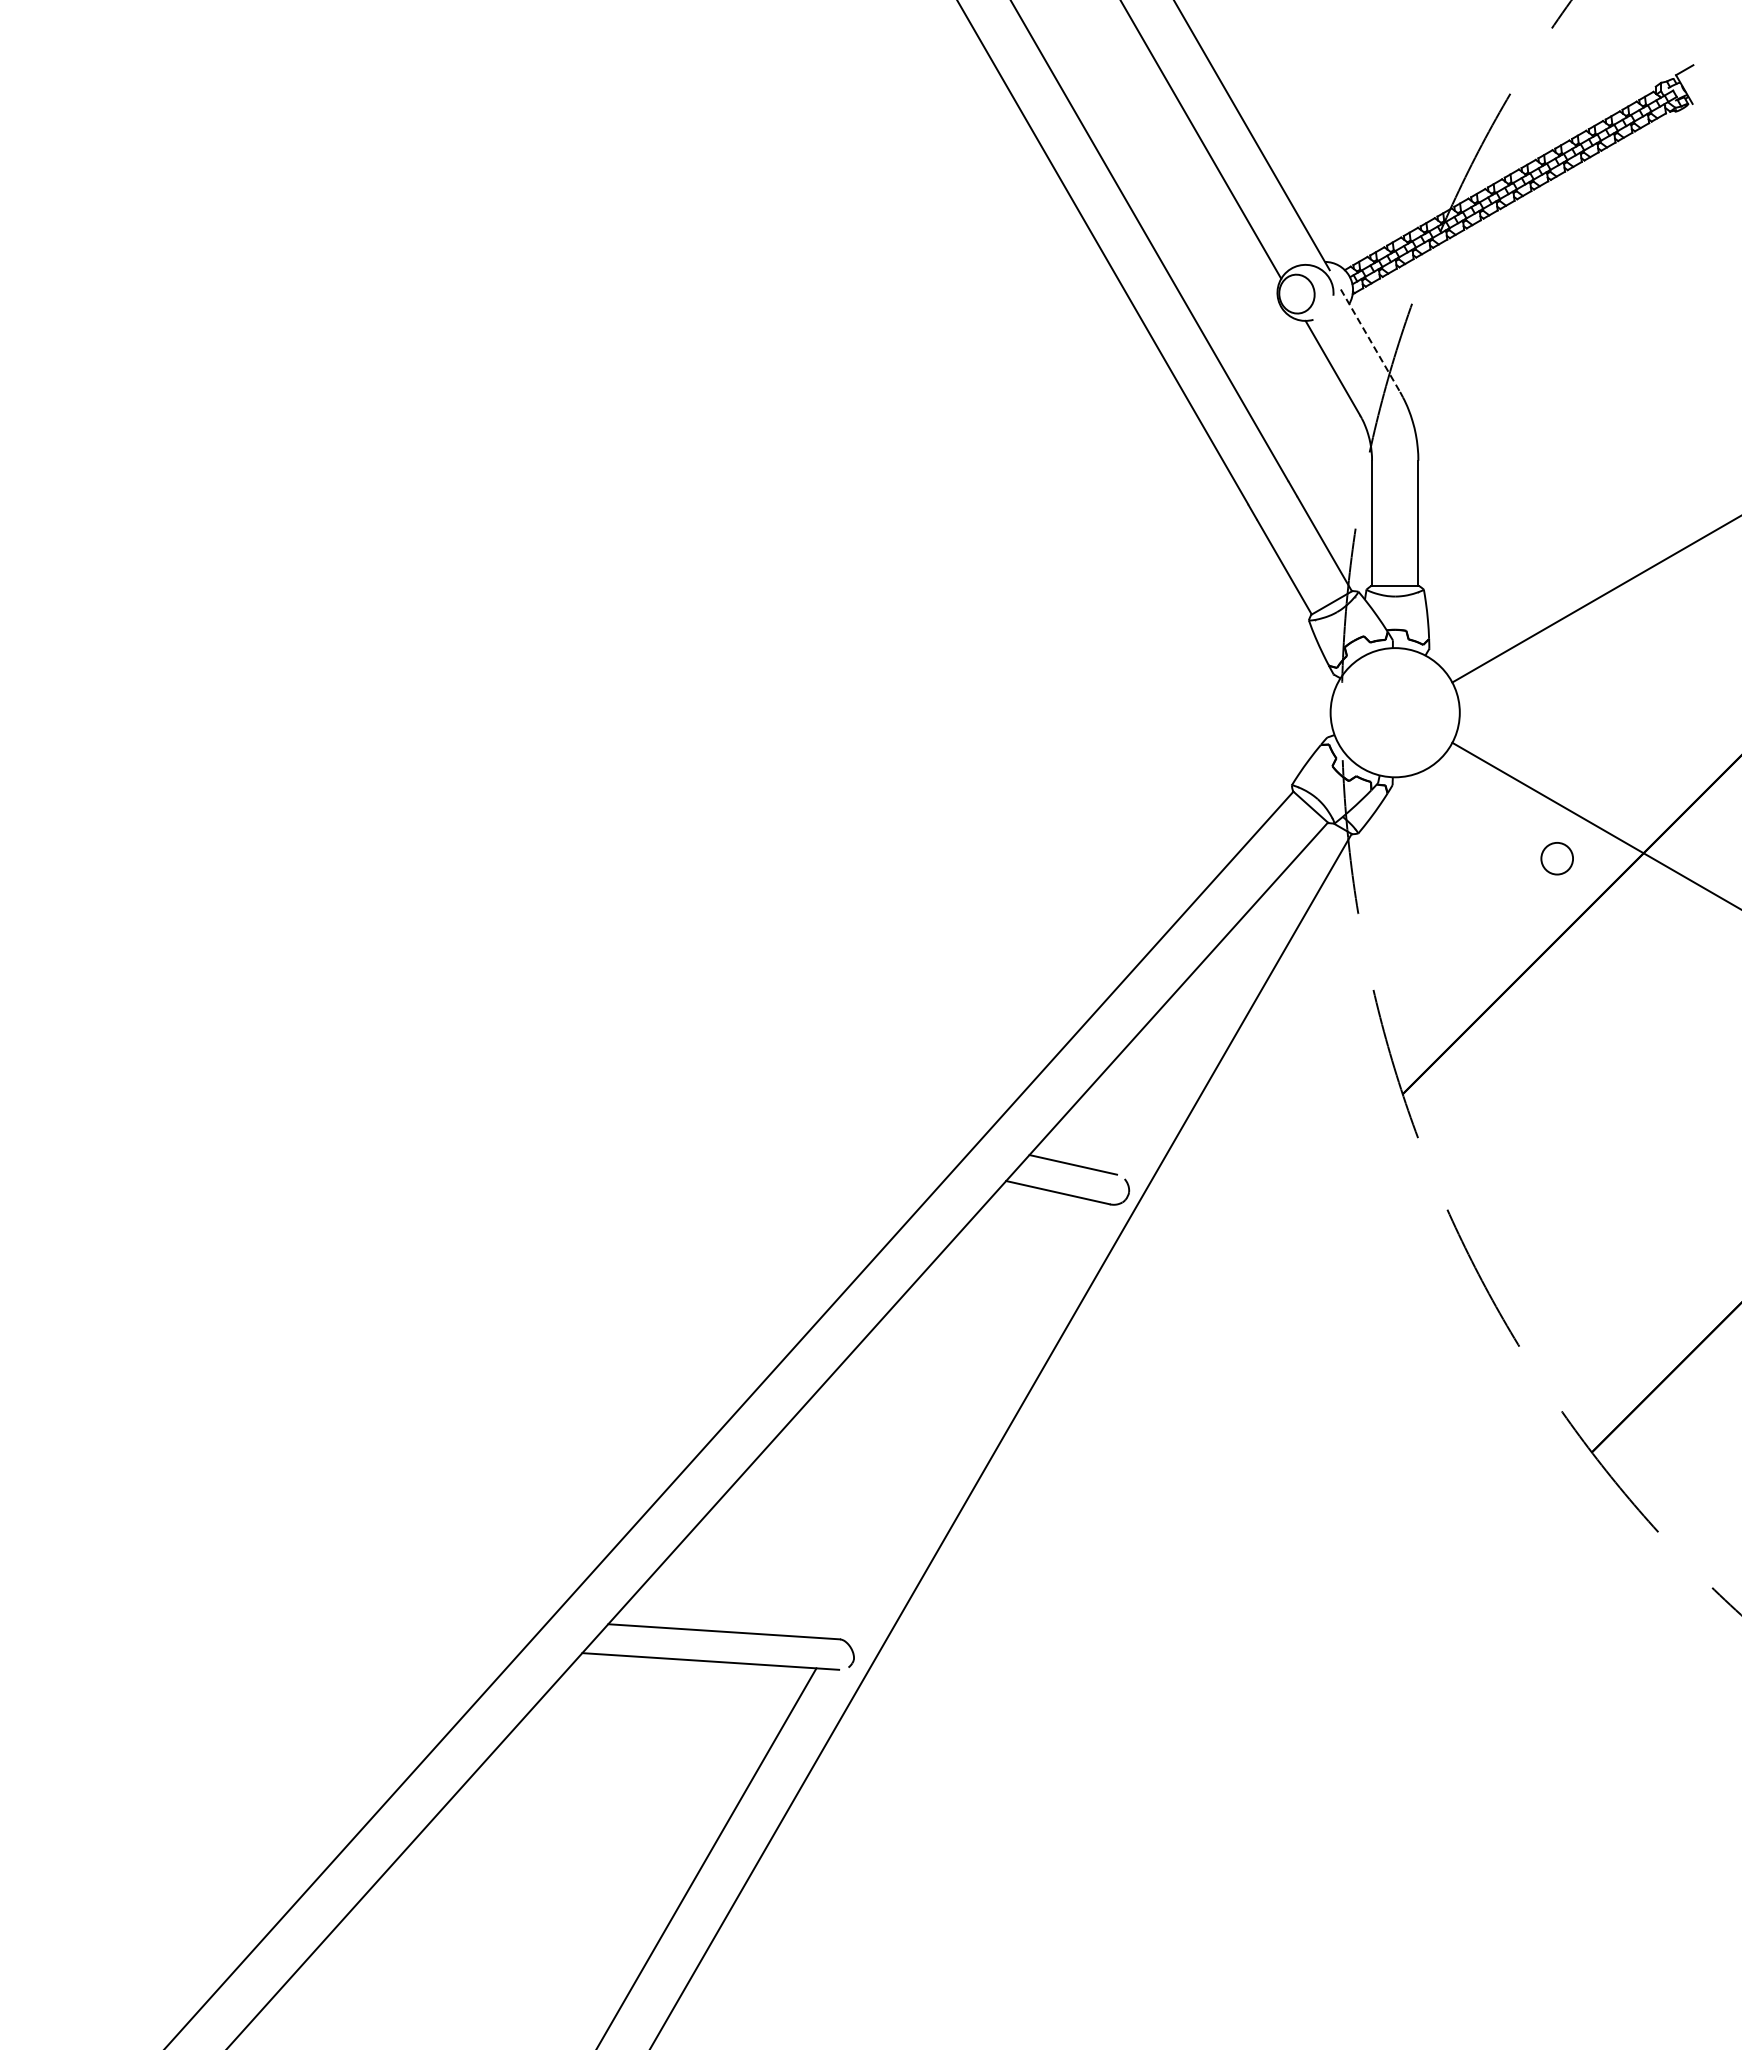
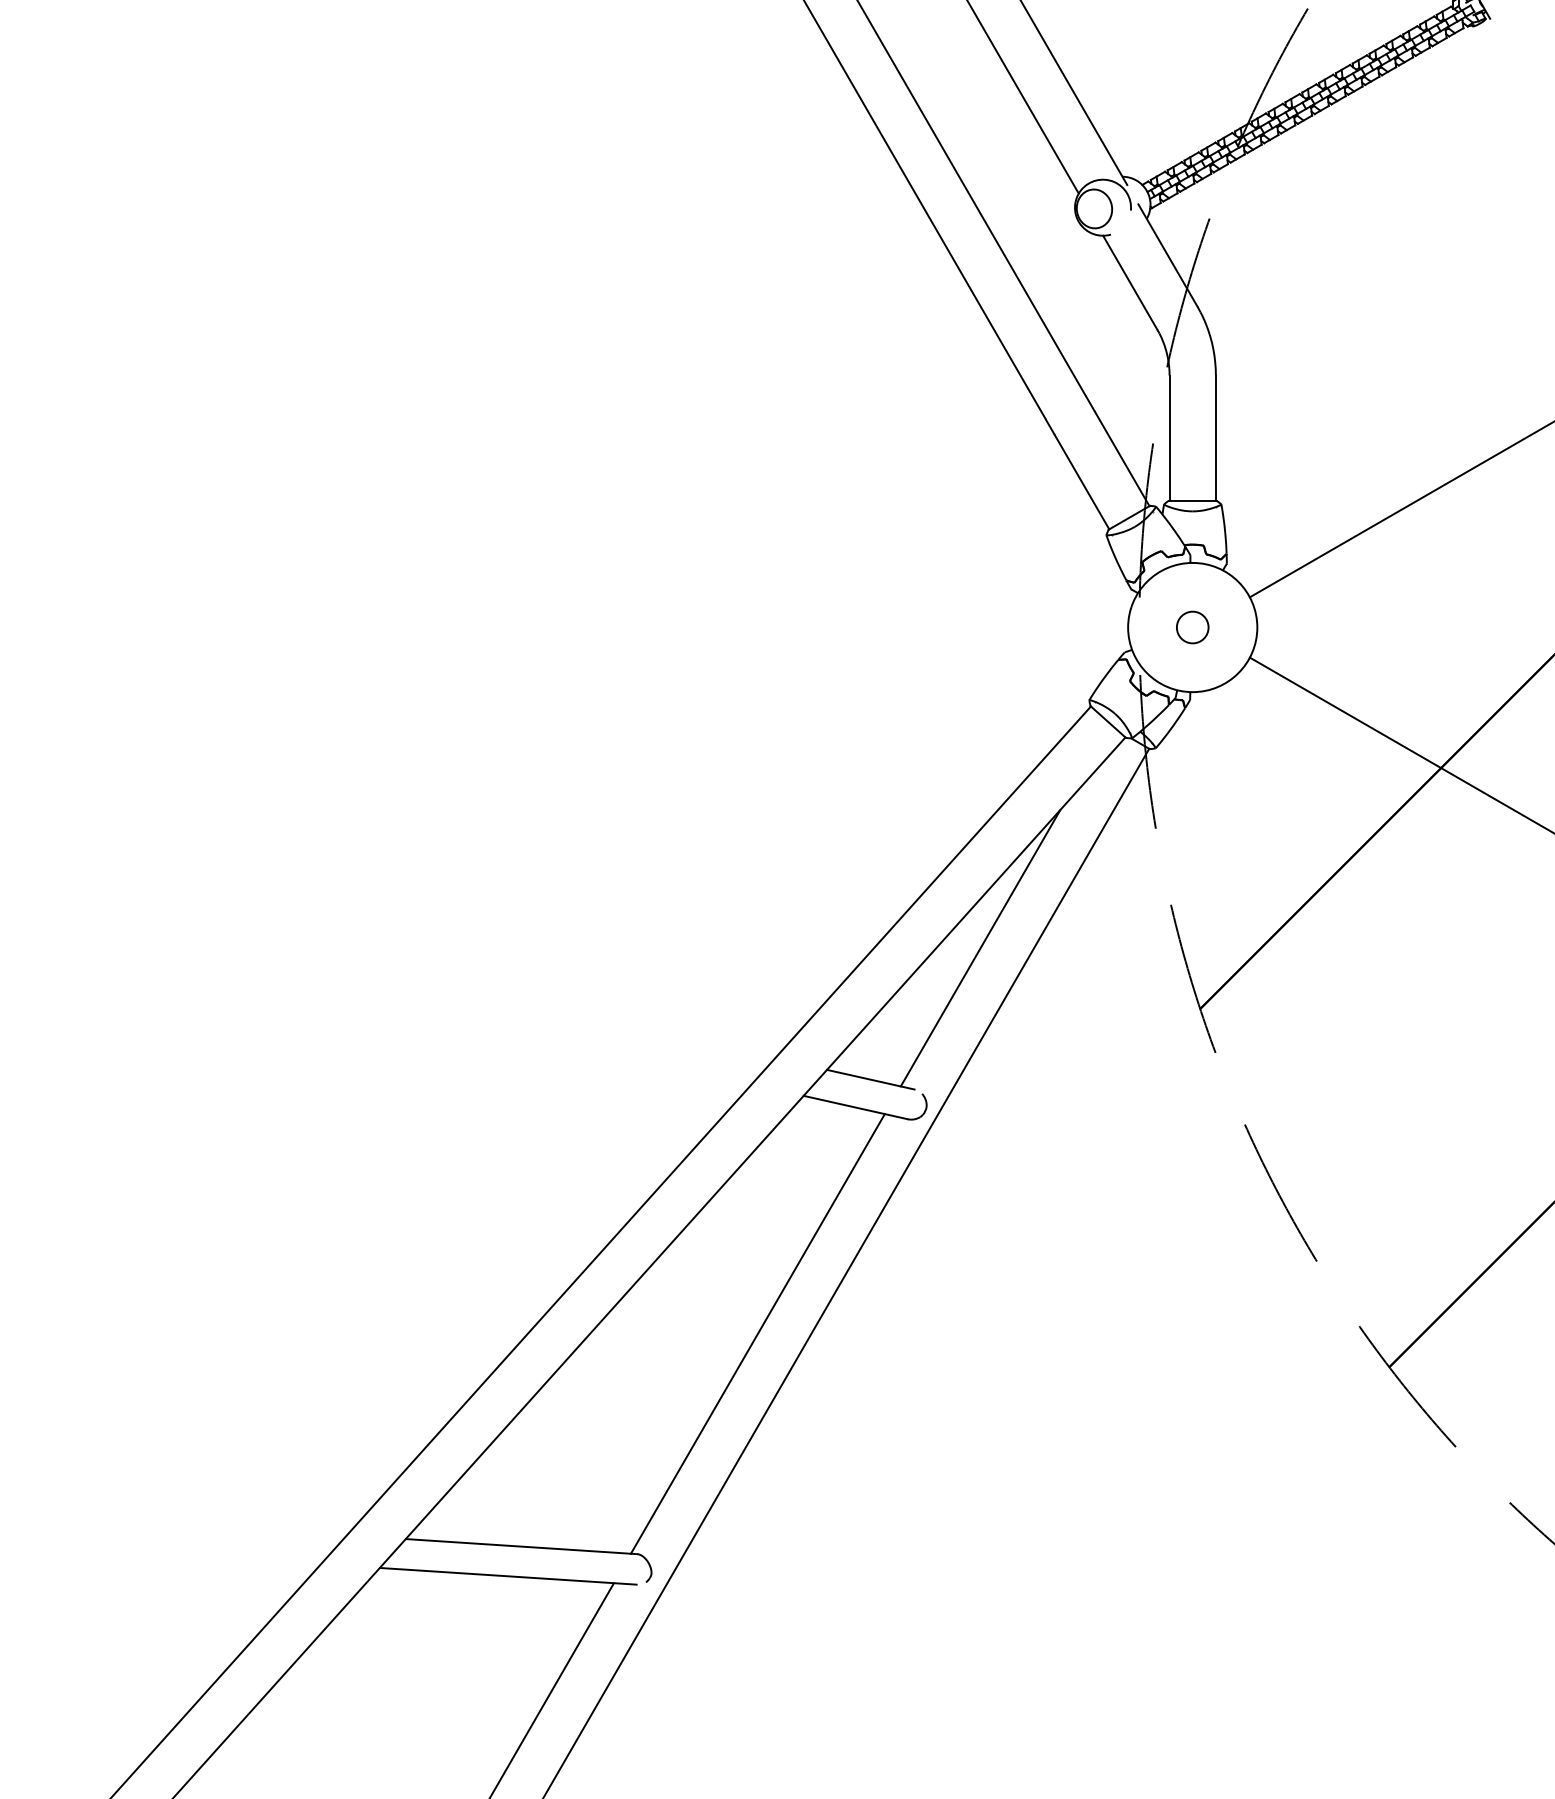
line: (1370, 341) -> (1168, 256), dashed -> solid
circle: (1556, 858) -> (1192, 627), moved
line: (1182, 1033) -> (980, 948), added
line: (960, 1418) -> (758, 1333), added

